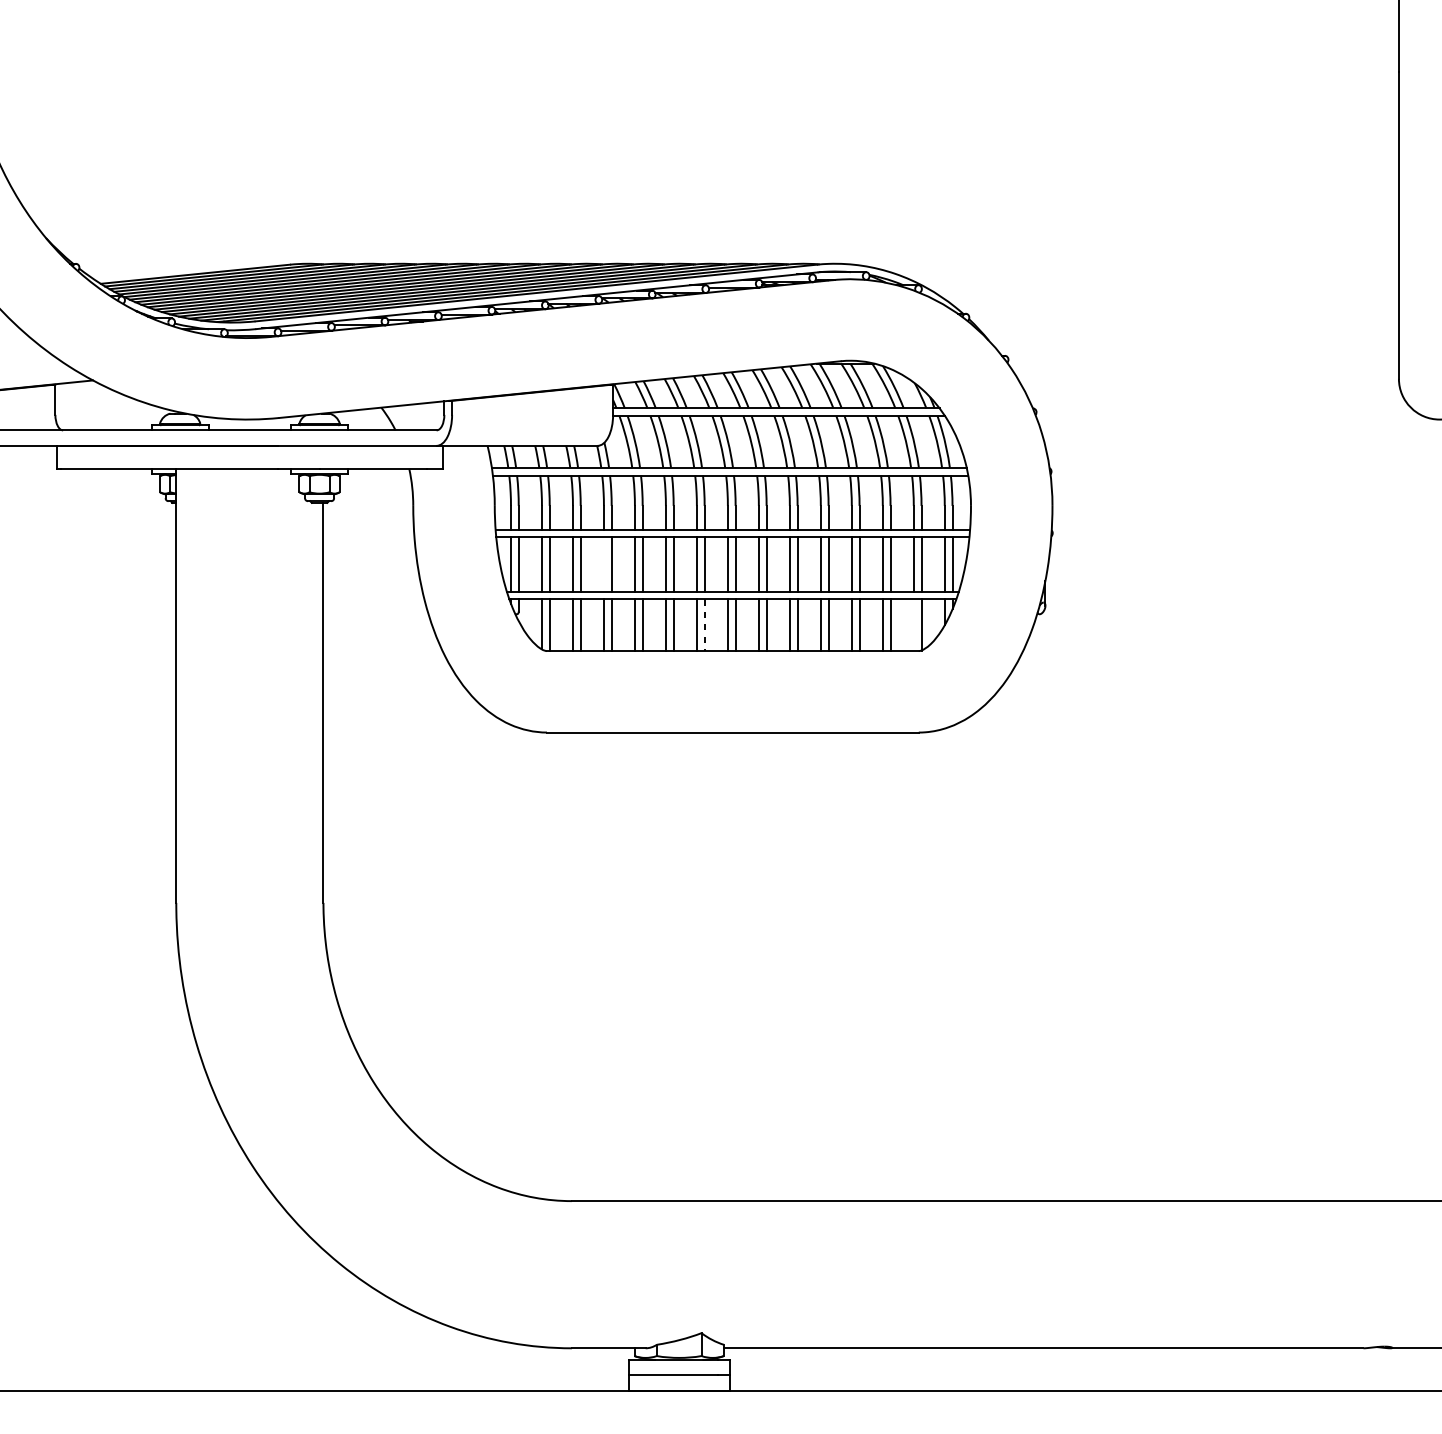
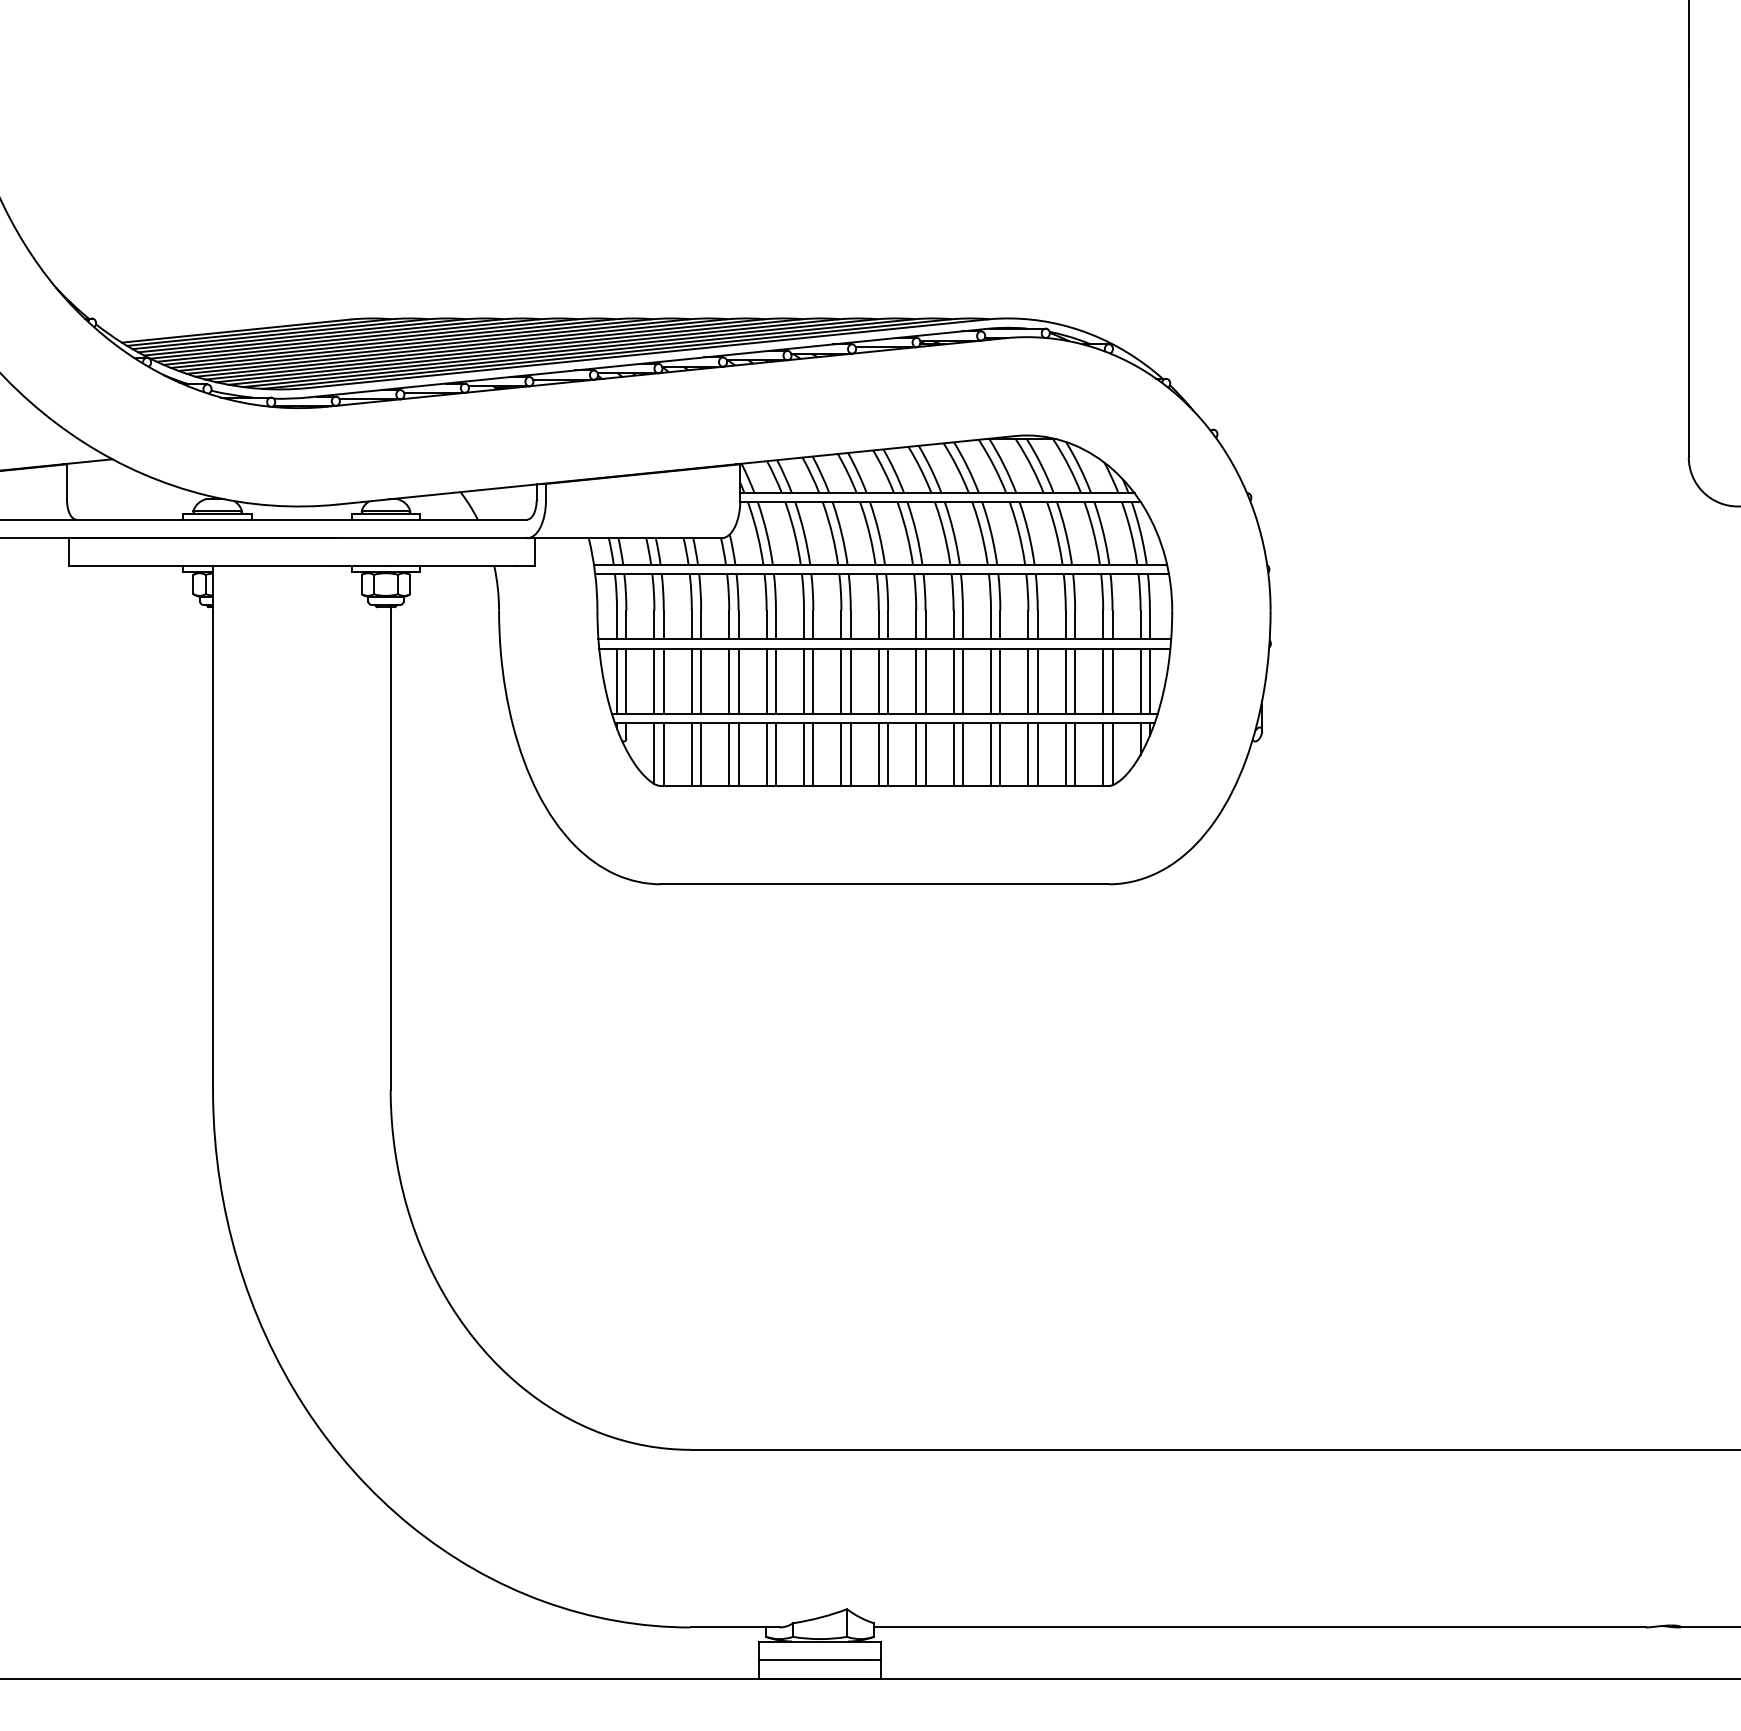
line: (604, 564) -> (729, 681), added
line: (704, 625) -> (850, 755), dashed -> solid
line: (914, 625) -> (1103, 754), added

